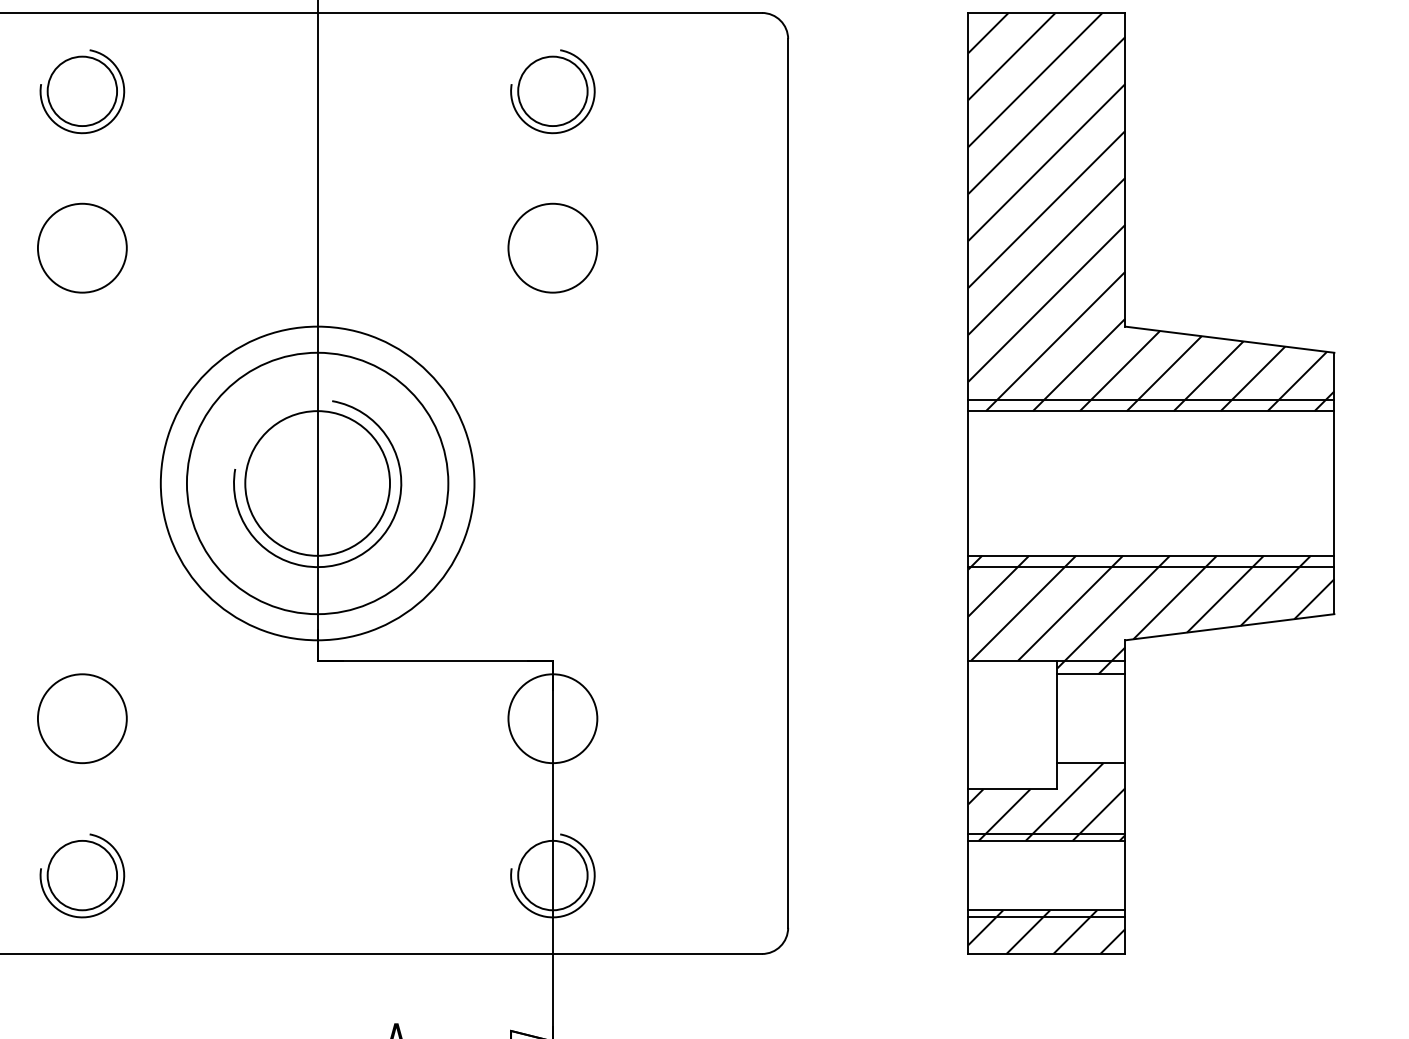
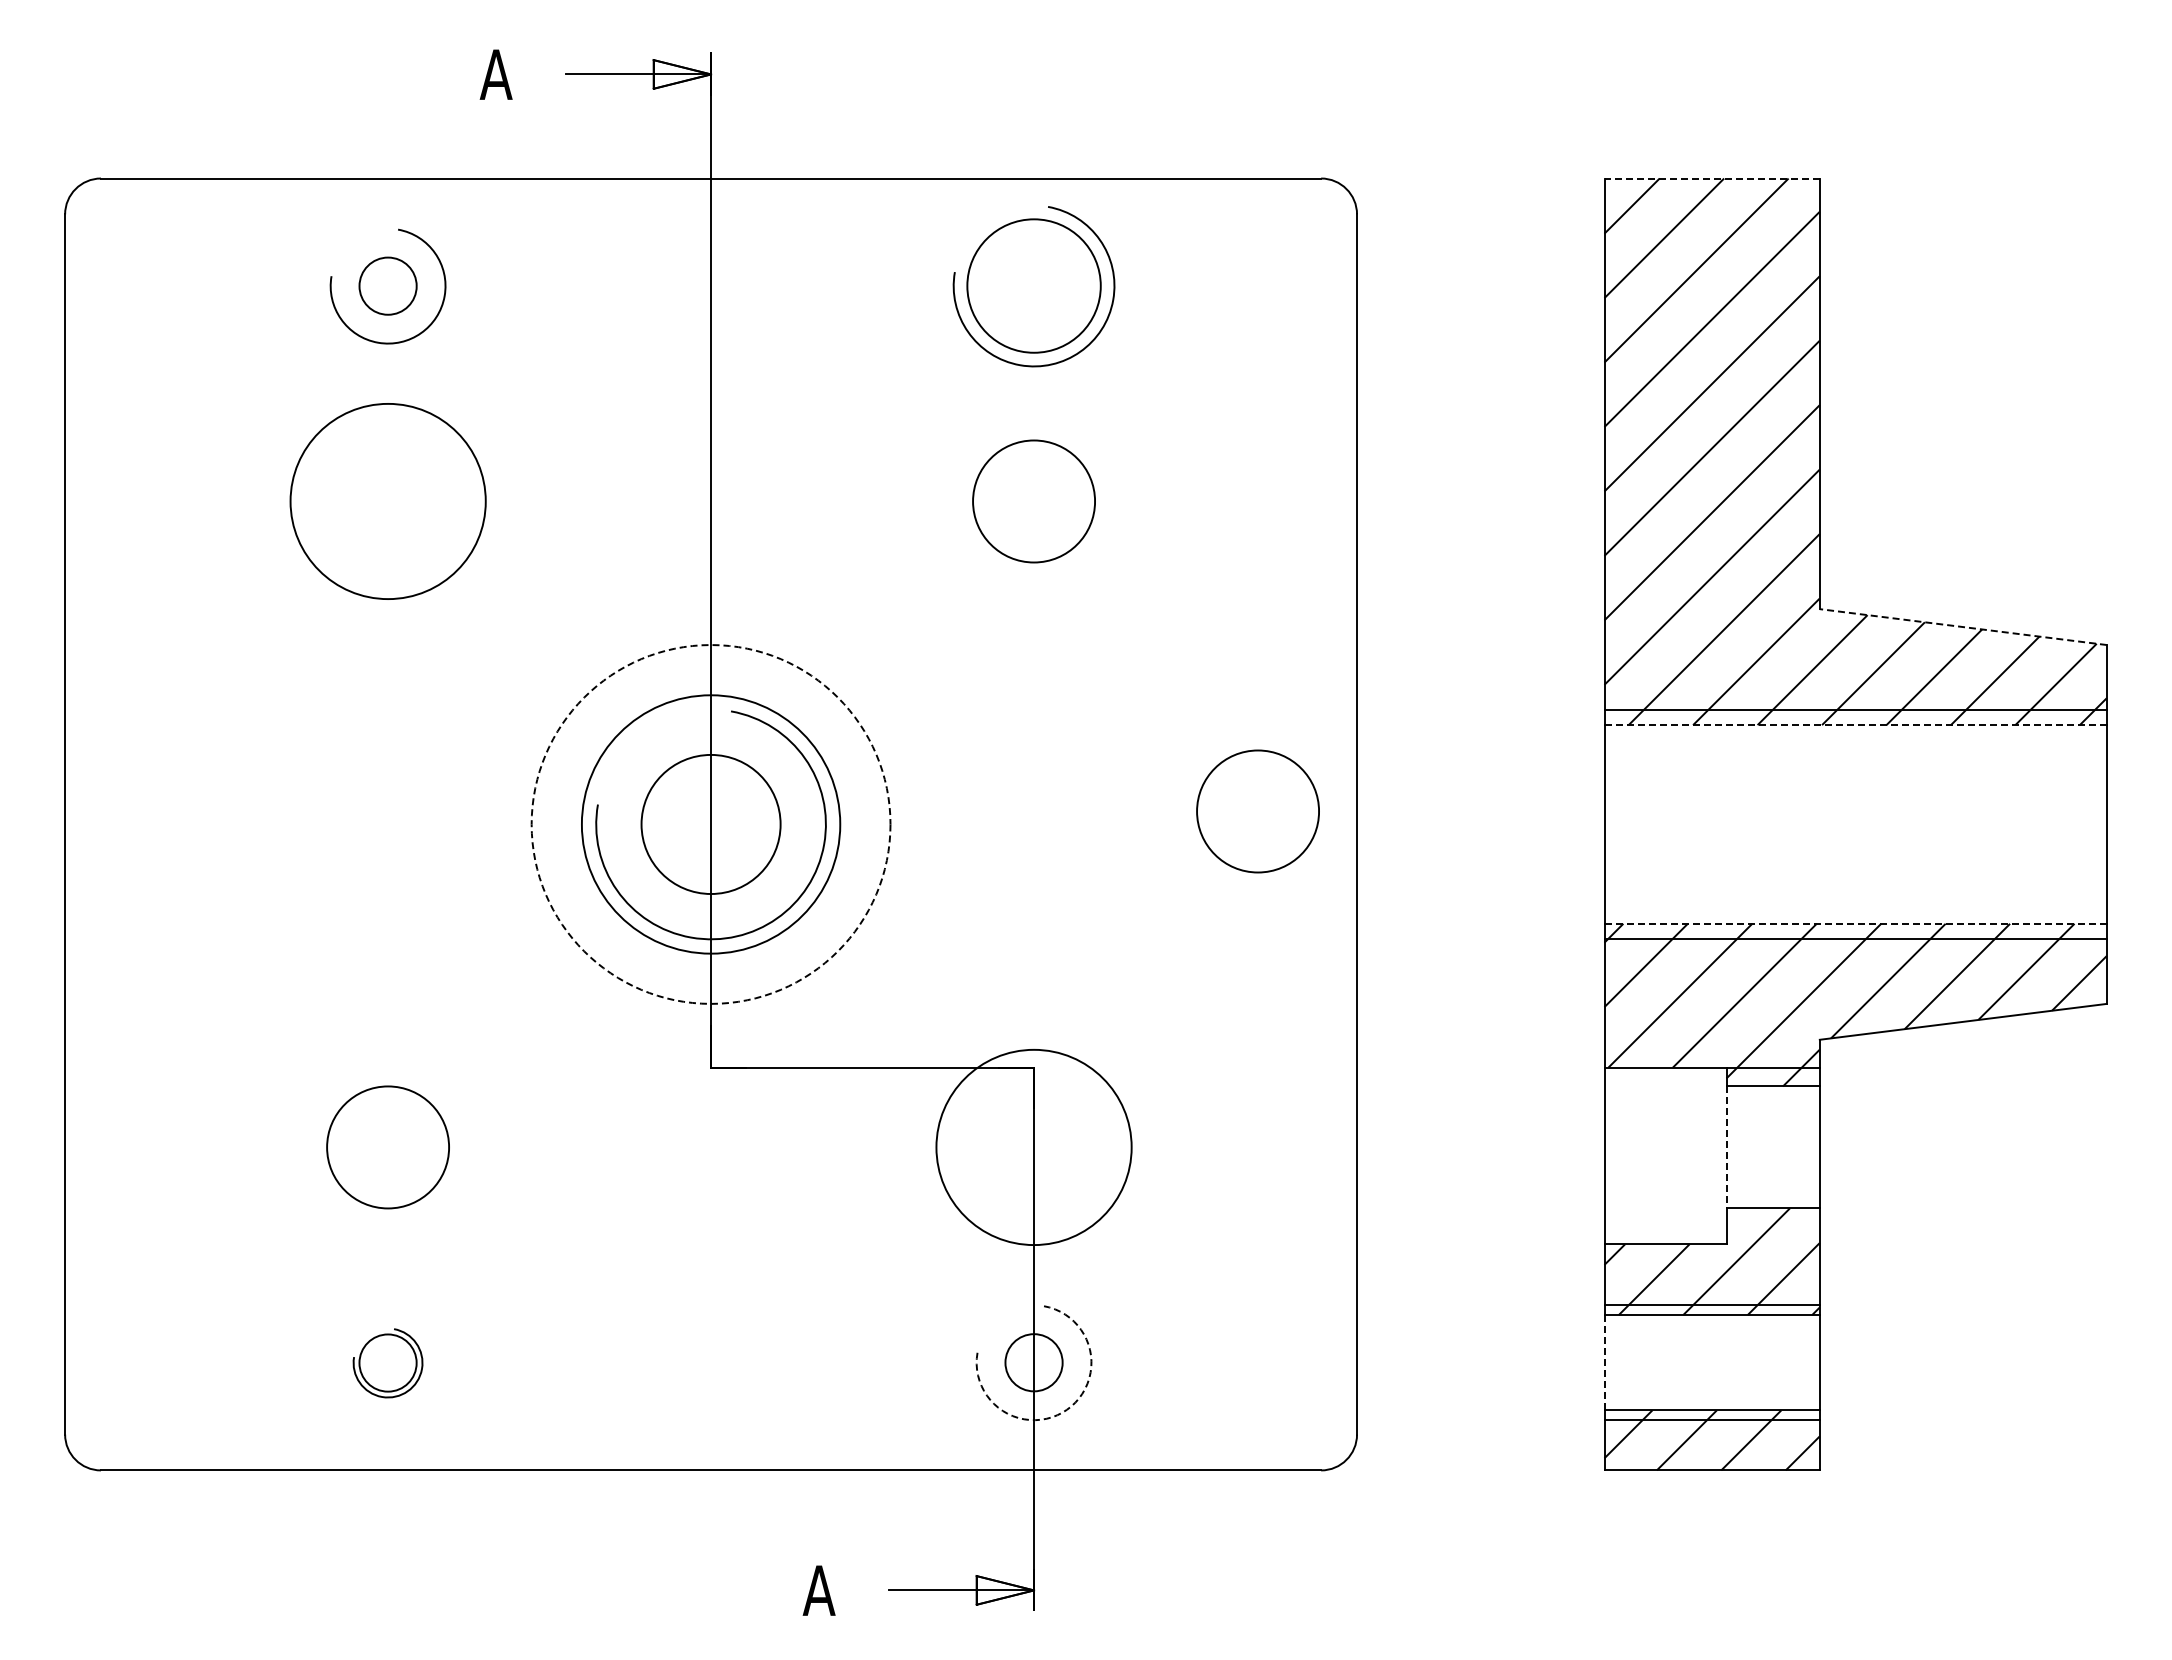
line: (1047, 12) -> (1712, 178), solid -> dashed
circle: (81, 90) -> (387, 285), size x0.6
part: (552, 91) -> (1033, 286), size x1.4
circle: (81, 248) -> (387, 501), size x1.6
line: (1229, 340) -> (1963, 627), solid -> dashed
line: (1151, 411) -> (1856, 725), solid -> dashed
circle: (715, 474) -> (1257, 811), added
circle: (317, 483) -> (710, 824), size x0.6
circle: (317, 483) -> (710, 824), size x0.7
circle: (317, 483) -> (710, 824), solid -> dashed
line: (1151, 555) -> (1855, 923), solid -> dashed
circle: (553, 718) -> (1034, 1147), size x1.6
line: (1057, 718) -> (1726, 1147), solid -> dashed
circle: (552, 875) -> (1033, 1362), size x0.6
line: (968, 875) -> (1604, 1362), solid -> dashed
part: (81, 876) -> (387, 1363), size x0.6
arc: (576, 909) -> (1066, 1409), solid -> dashed

